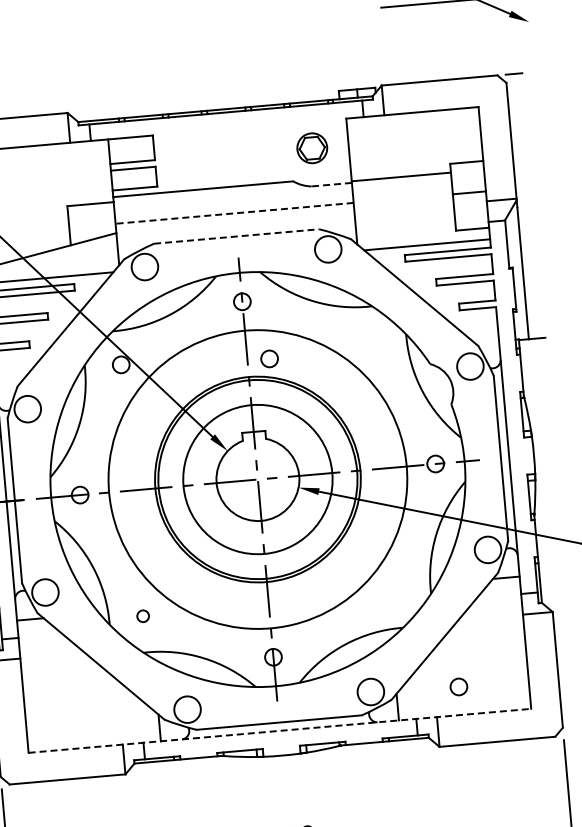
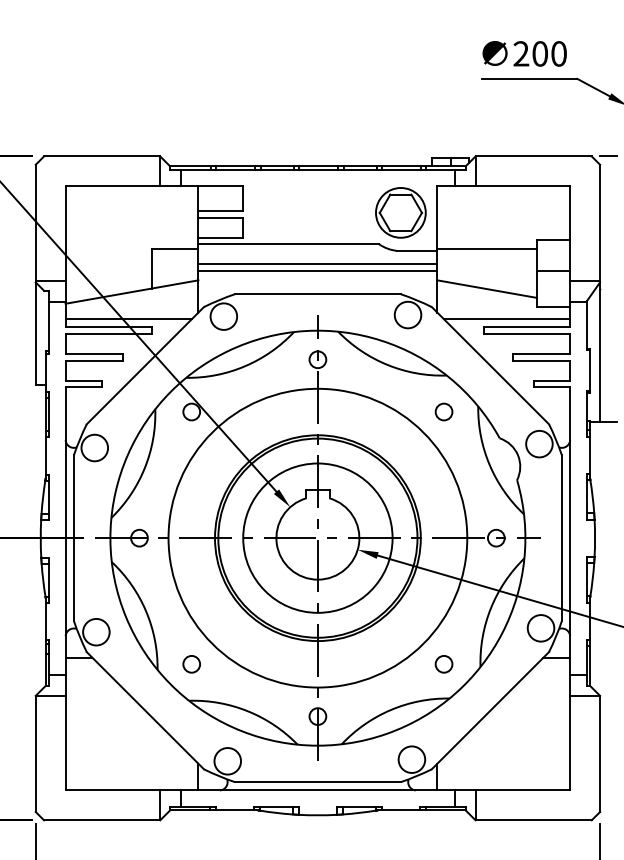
part: (311, 147) -> (400, 212), size x1.67
line: (331, 184) -> (416, 250), dashed -> solid
line: (233, 206) -> (317, 264), added
line: (234, 212) -> (317, 270), dashed -> solid
line: (404, 216) -> (486, 288), added
line: (236, 236) -> (317, 294), dashed -> solid
circle: (269, 358) -> (443, 411), moved
circle: (143, 616) -> (191, 664), size x1.43
circle: (458, 687) -> (443, 664), moved
line: (280, 730) -> (318, 790), dashed -> solid

